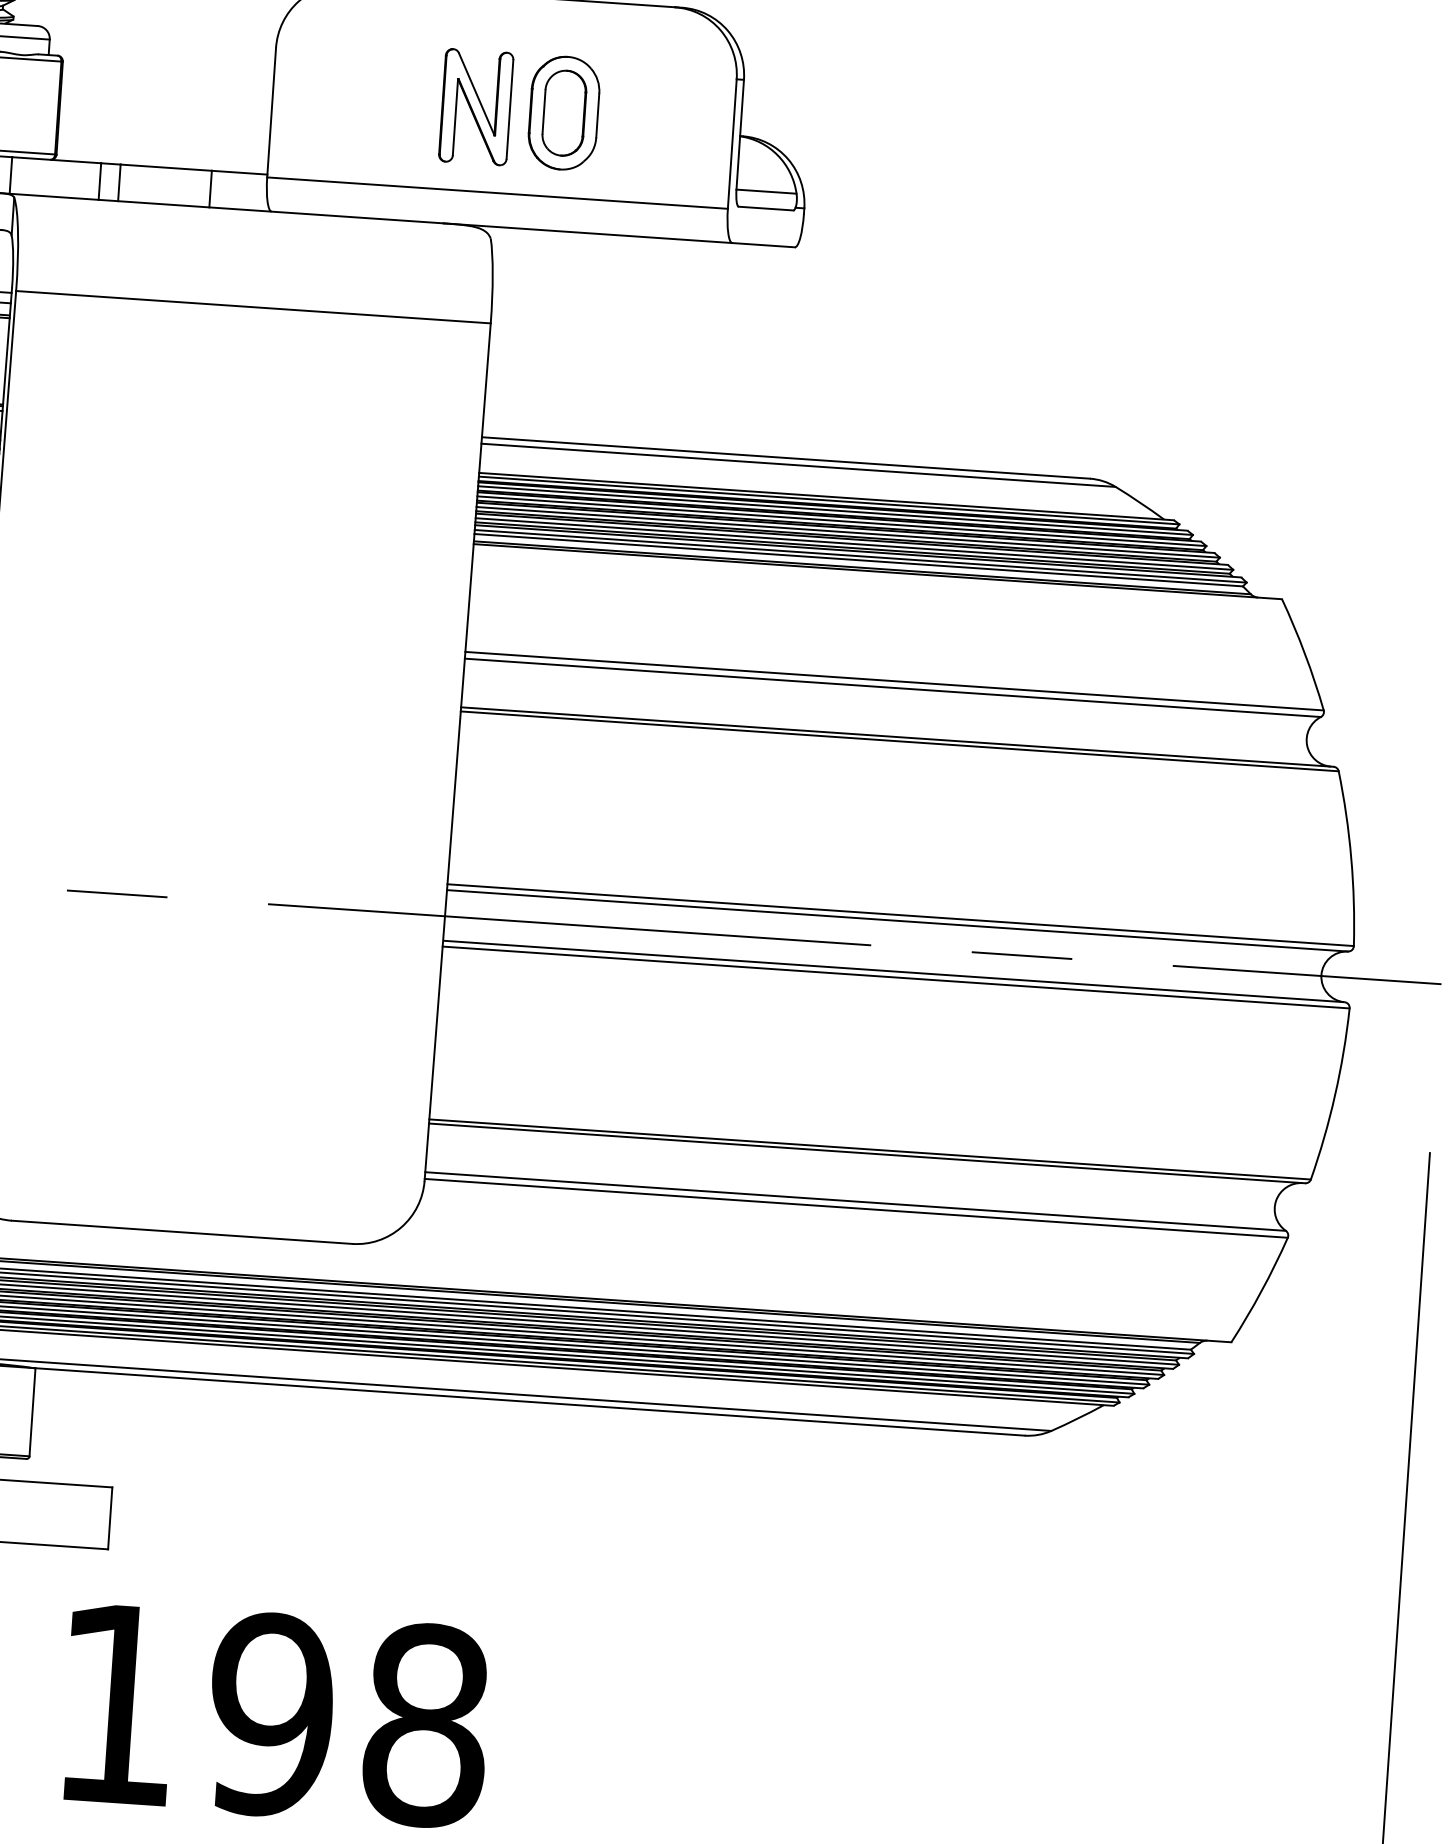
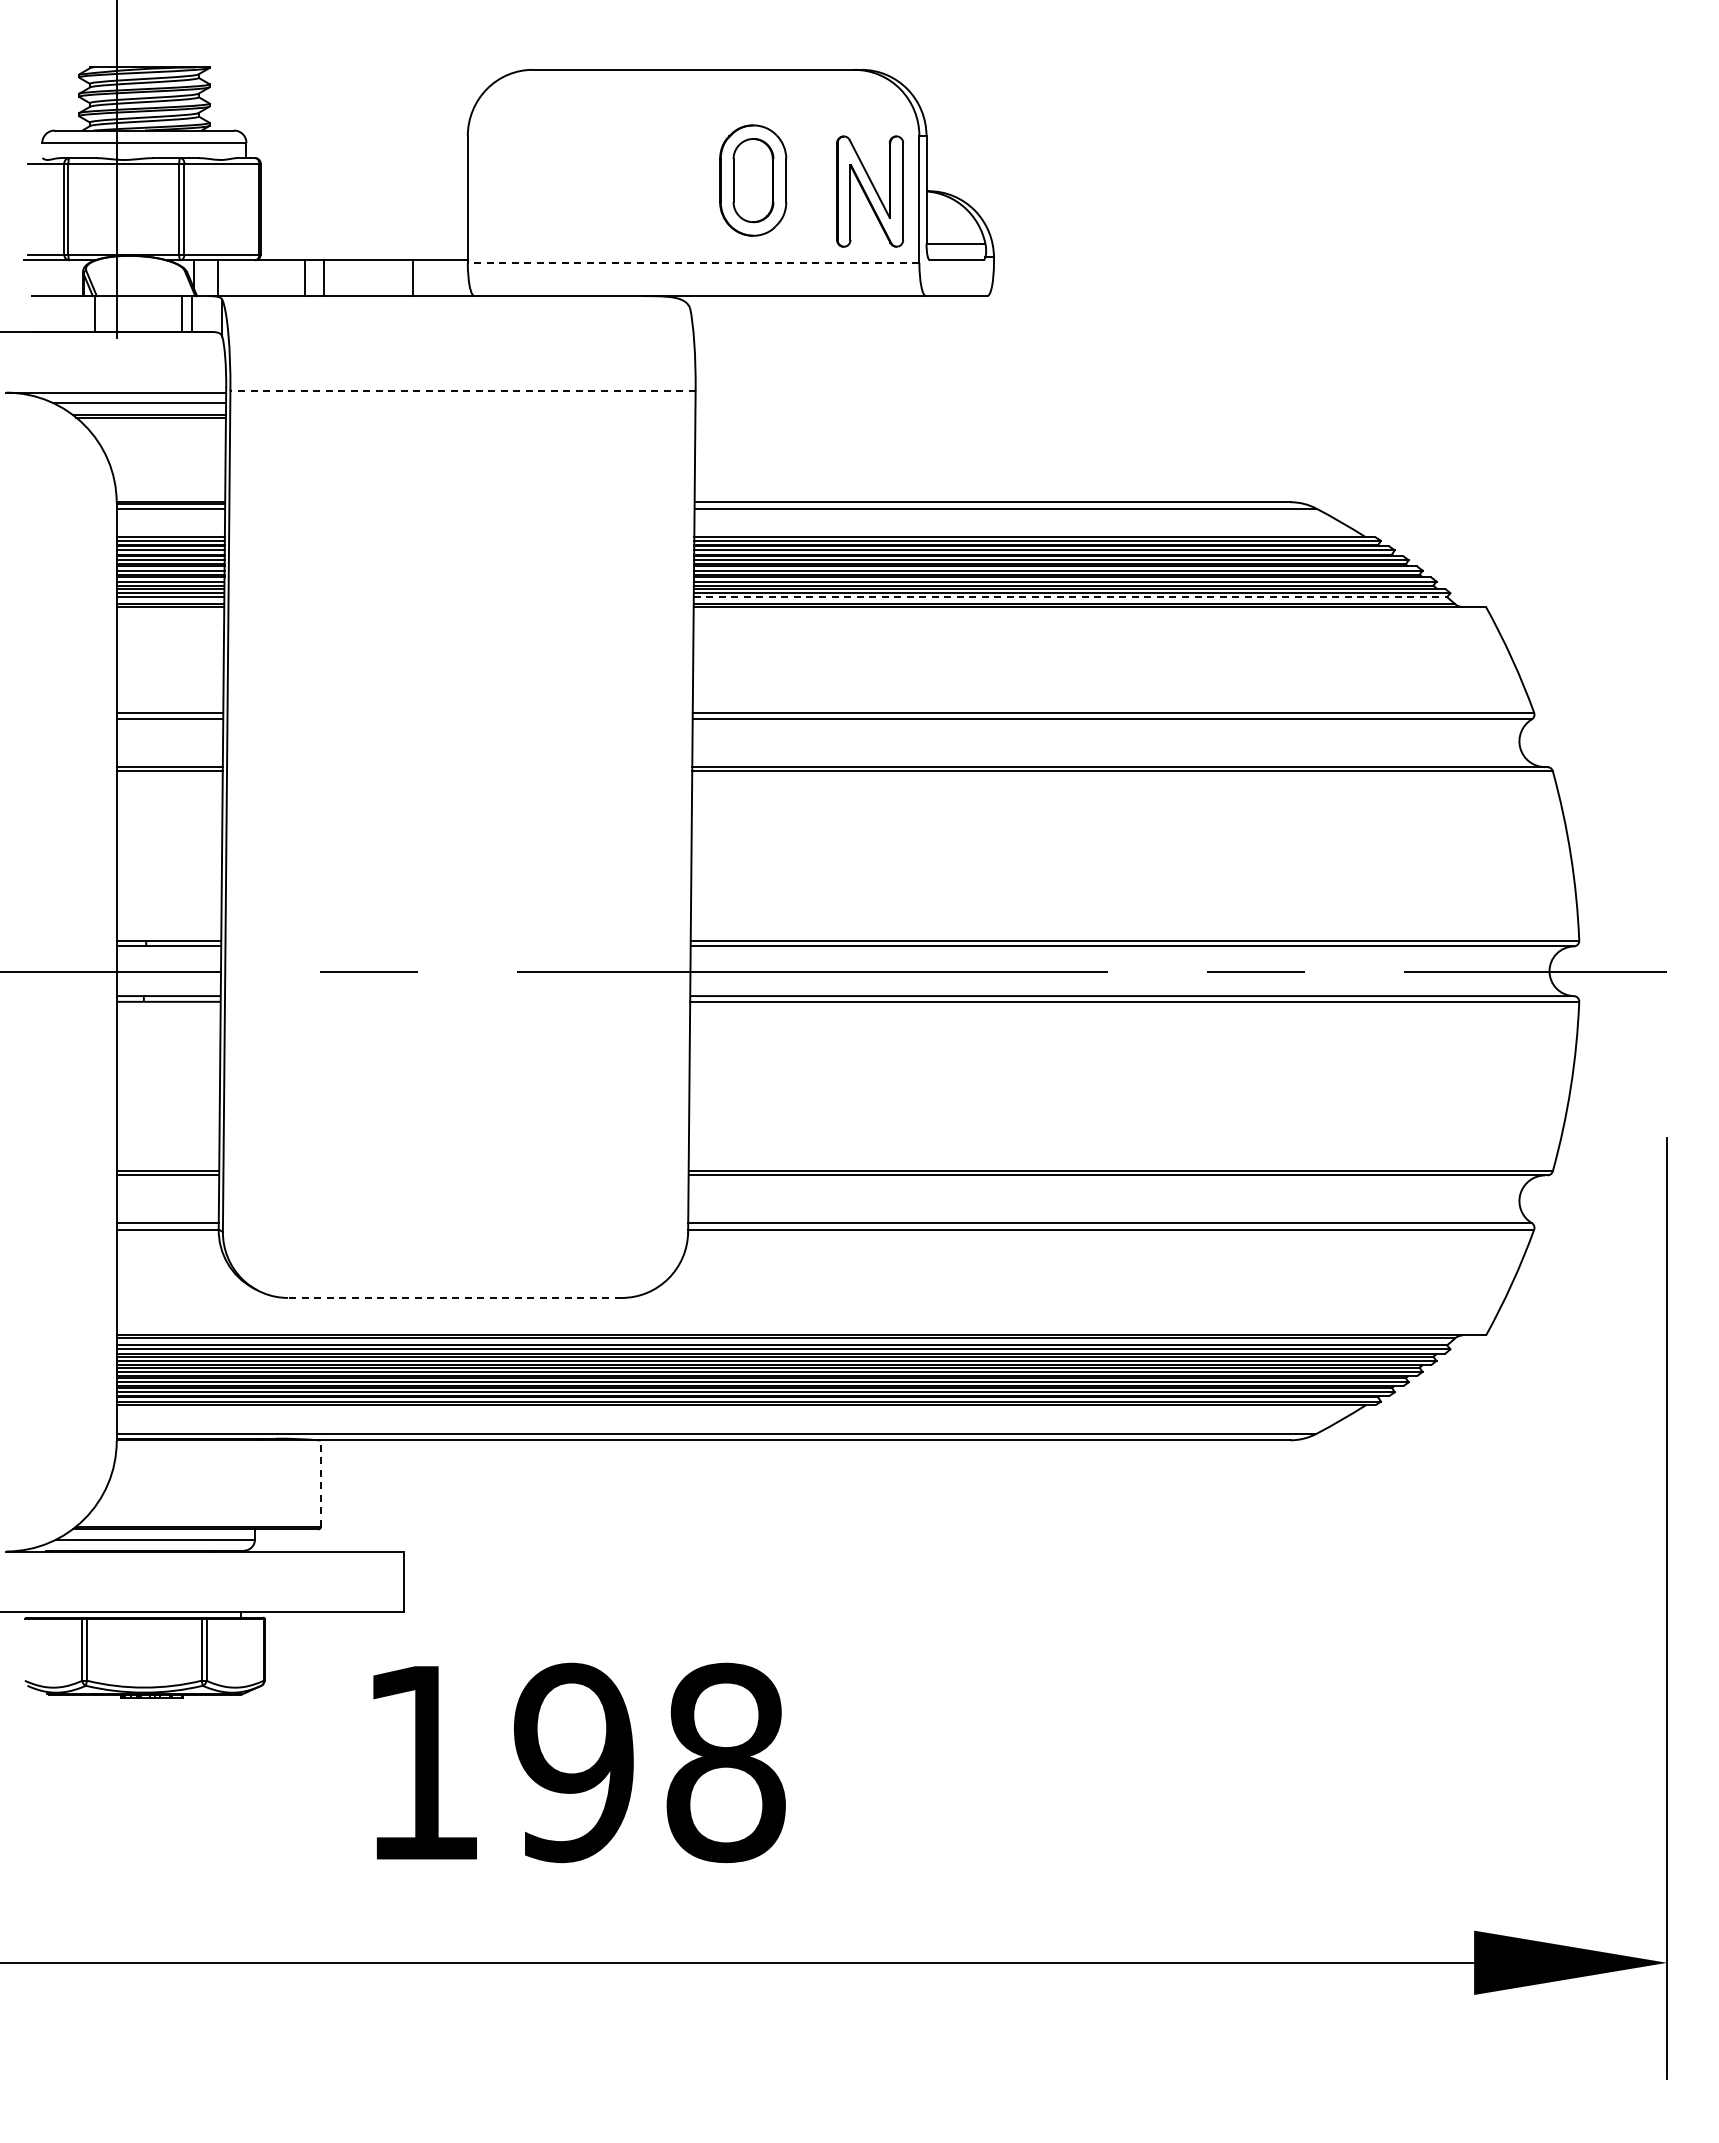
part: (475, 107) -> (869, 191), moved
line: (497, 192) -> (693, 262), solid -> dashed
line: (253, 307) -> (463, 390), solid -> dashed
line: (858, 560) -> (1070, 597), solid -> dashed
line: (181, 1231) -> (454, 1297), solid -> dashed
line: (32, 1411) -> (320, 1482), solid -> dashed

